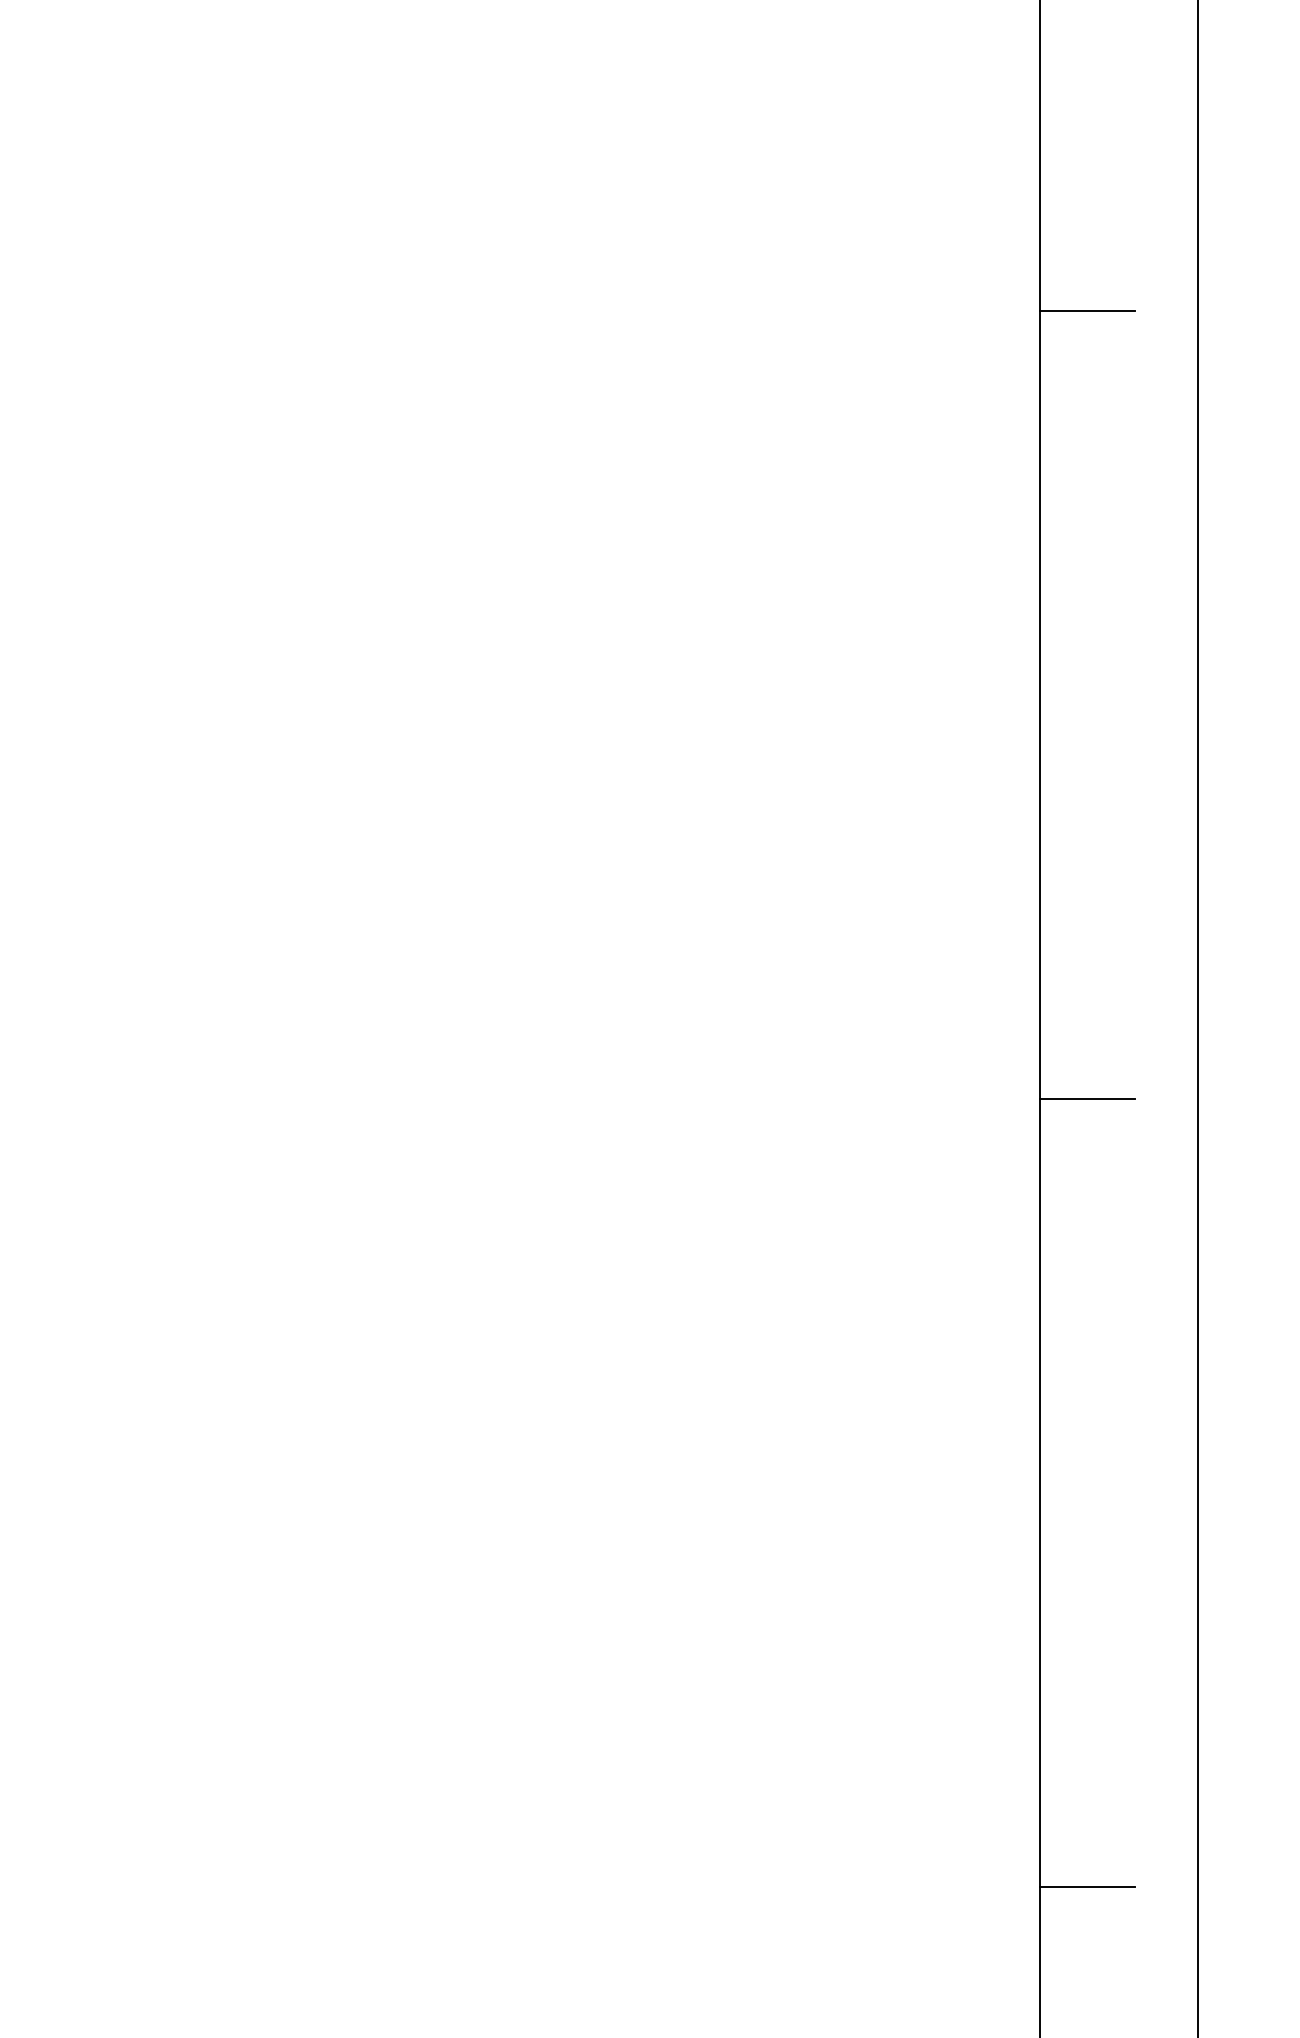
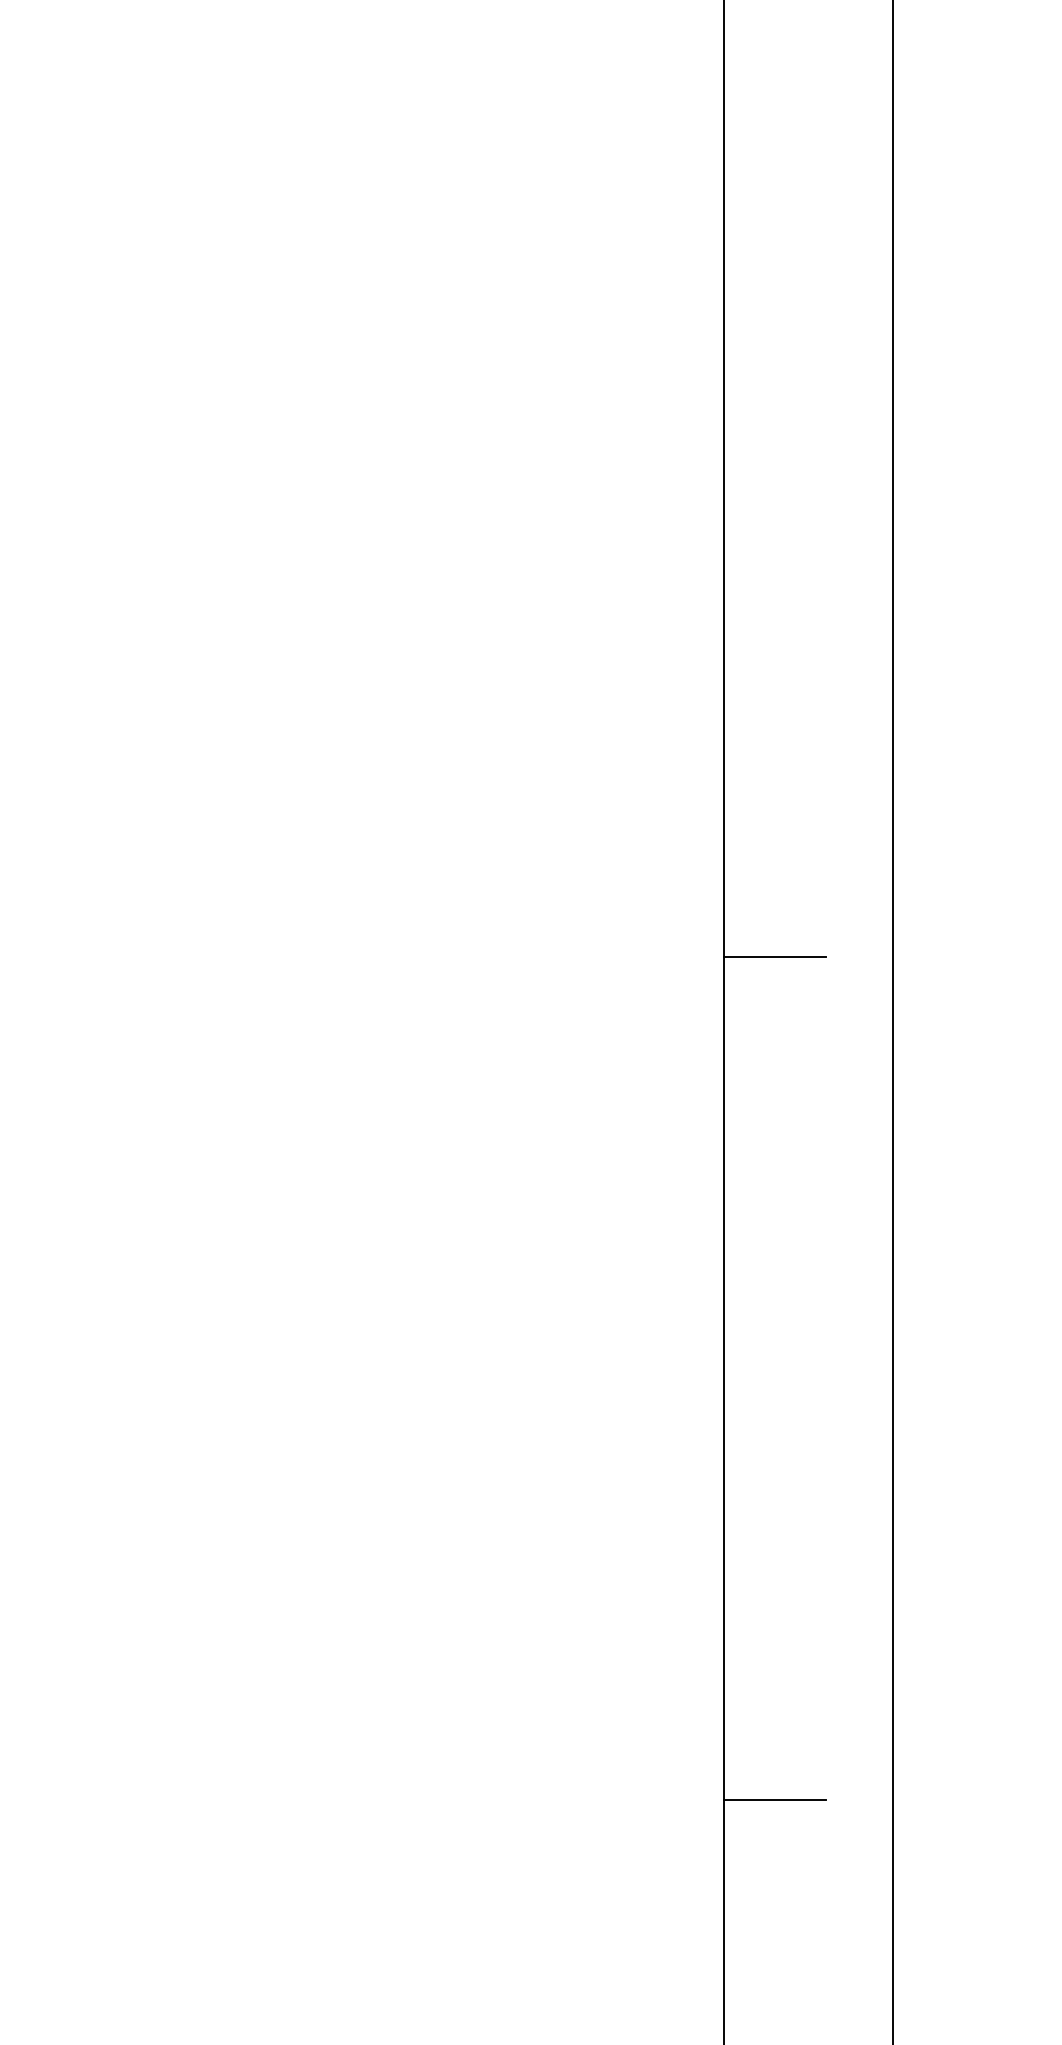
line: (1087, 311) -> (775, 113), removed

